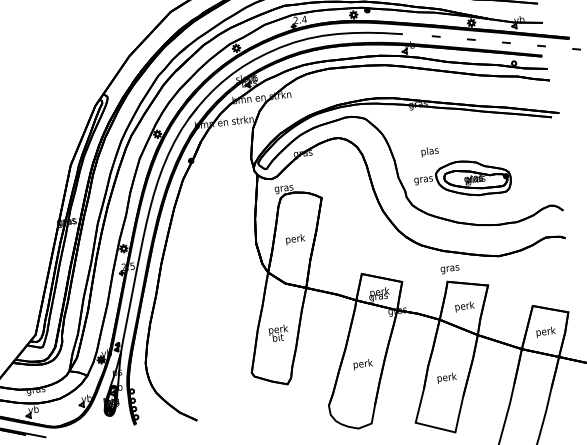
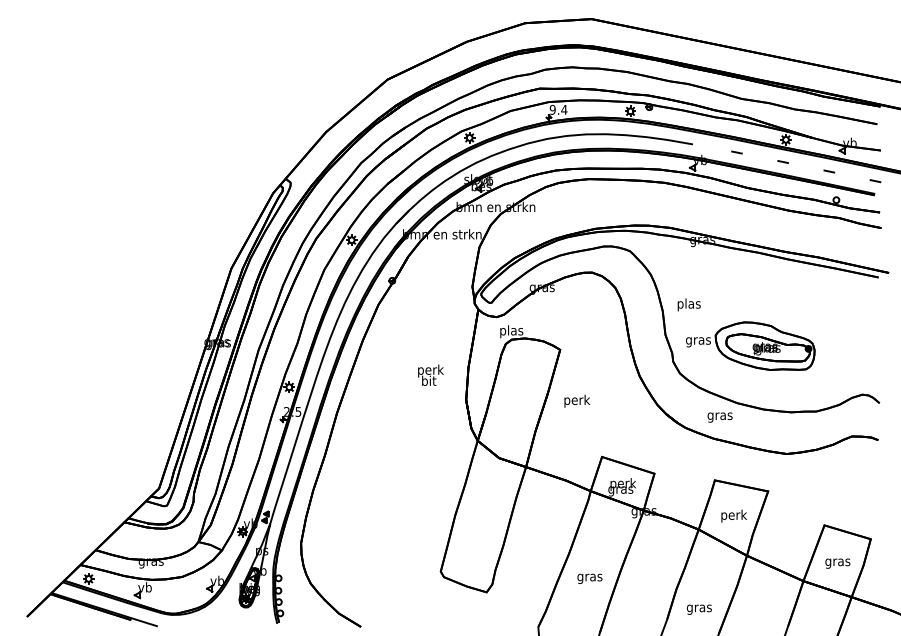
text: (295, 20) -> (552, 109), 2.4 -> 9.4
text: (429, 151) -> (688, 304), moved
text: (283, 188) -> (511, 331), gras -> plas
text: (295, 239) -> (576, 400), moved
text: (449, 269) -> (719, 417), moved
text: (278, 332) -> (430, 374), moved
text: (545, 332) -> (837, 562), perk -> gras
text: (363, 364) -> (590, 577), perk -> gras
text: (447, 378) -> (699, 608), perk -> gras

